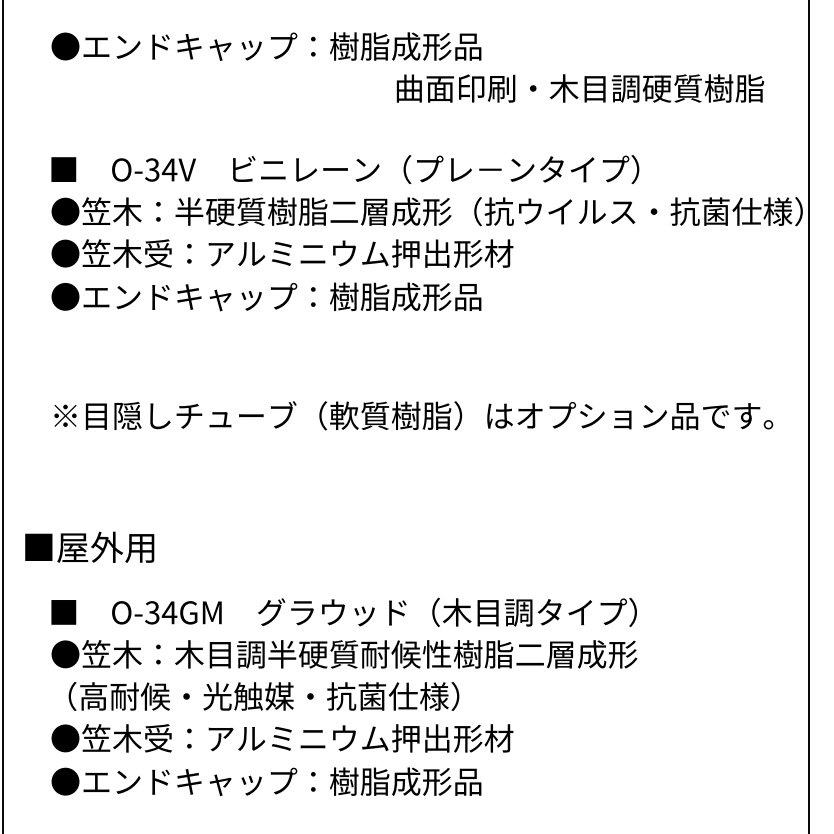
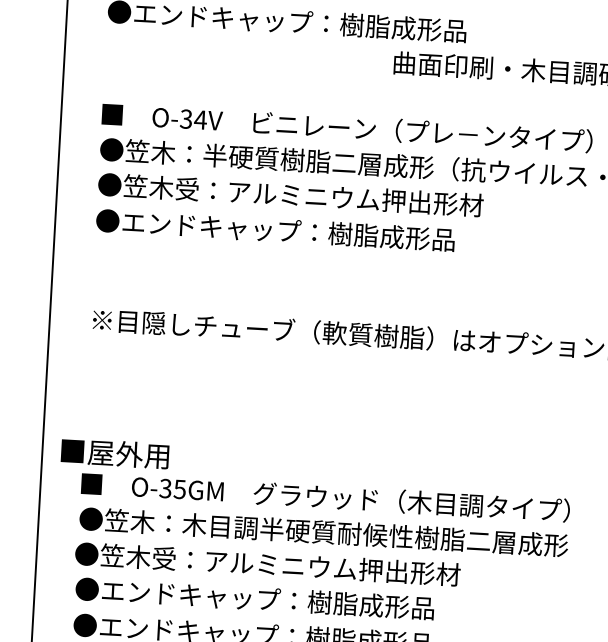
text: (89, 546) -> (114, 452), moved
text: (169, 612) -> (179, 489), O-34GM -> O-35GM
text: (279, 696) -> (267, 564), （高耐候・光触媒・抗菌仕様） -> ●笠木受：アルミニウム押出形材
text: (297, 738) -> (280, 600), ●笠木受：アルミニウム押出形材 -> ●エンドキャップ：樹脂成形品

